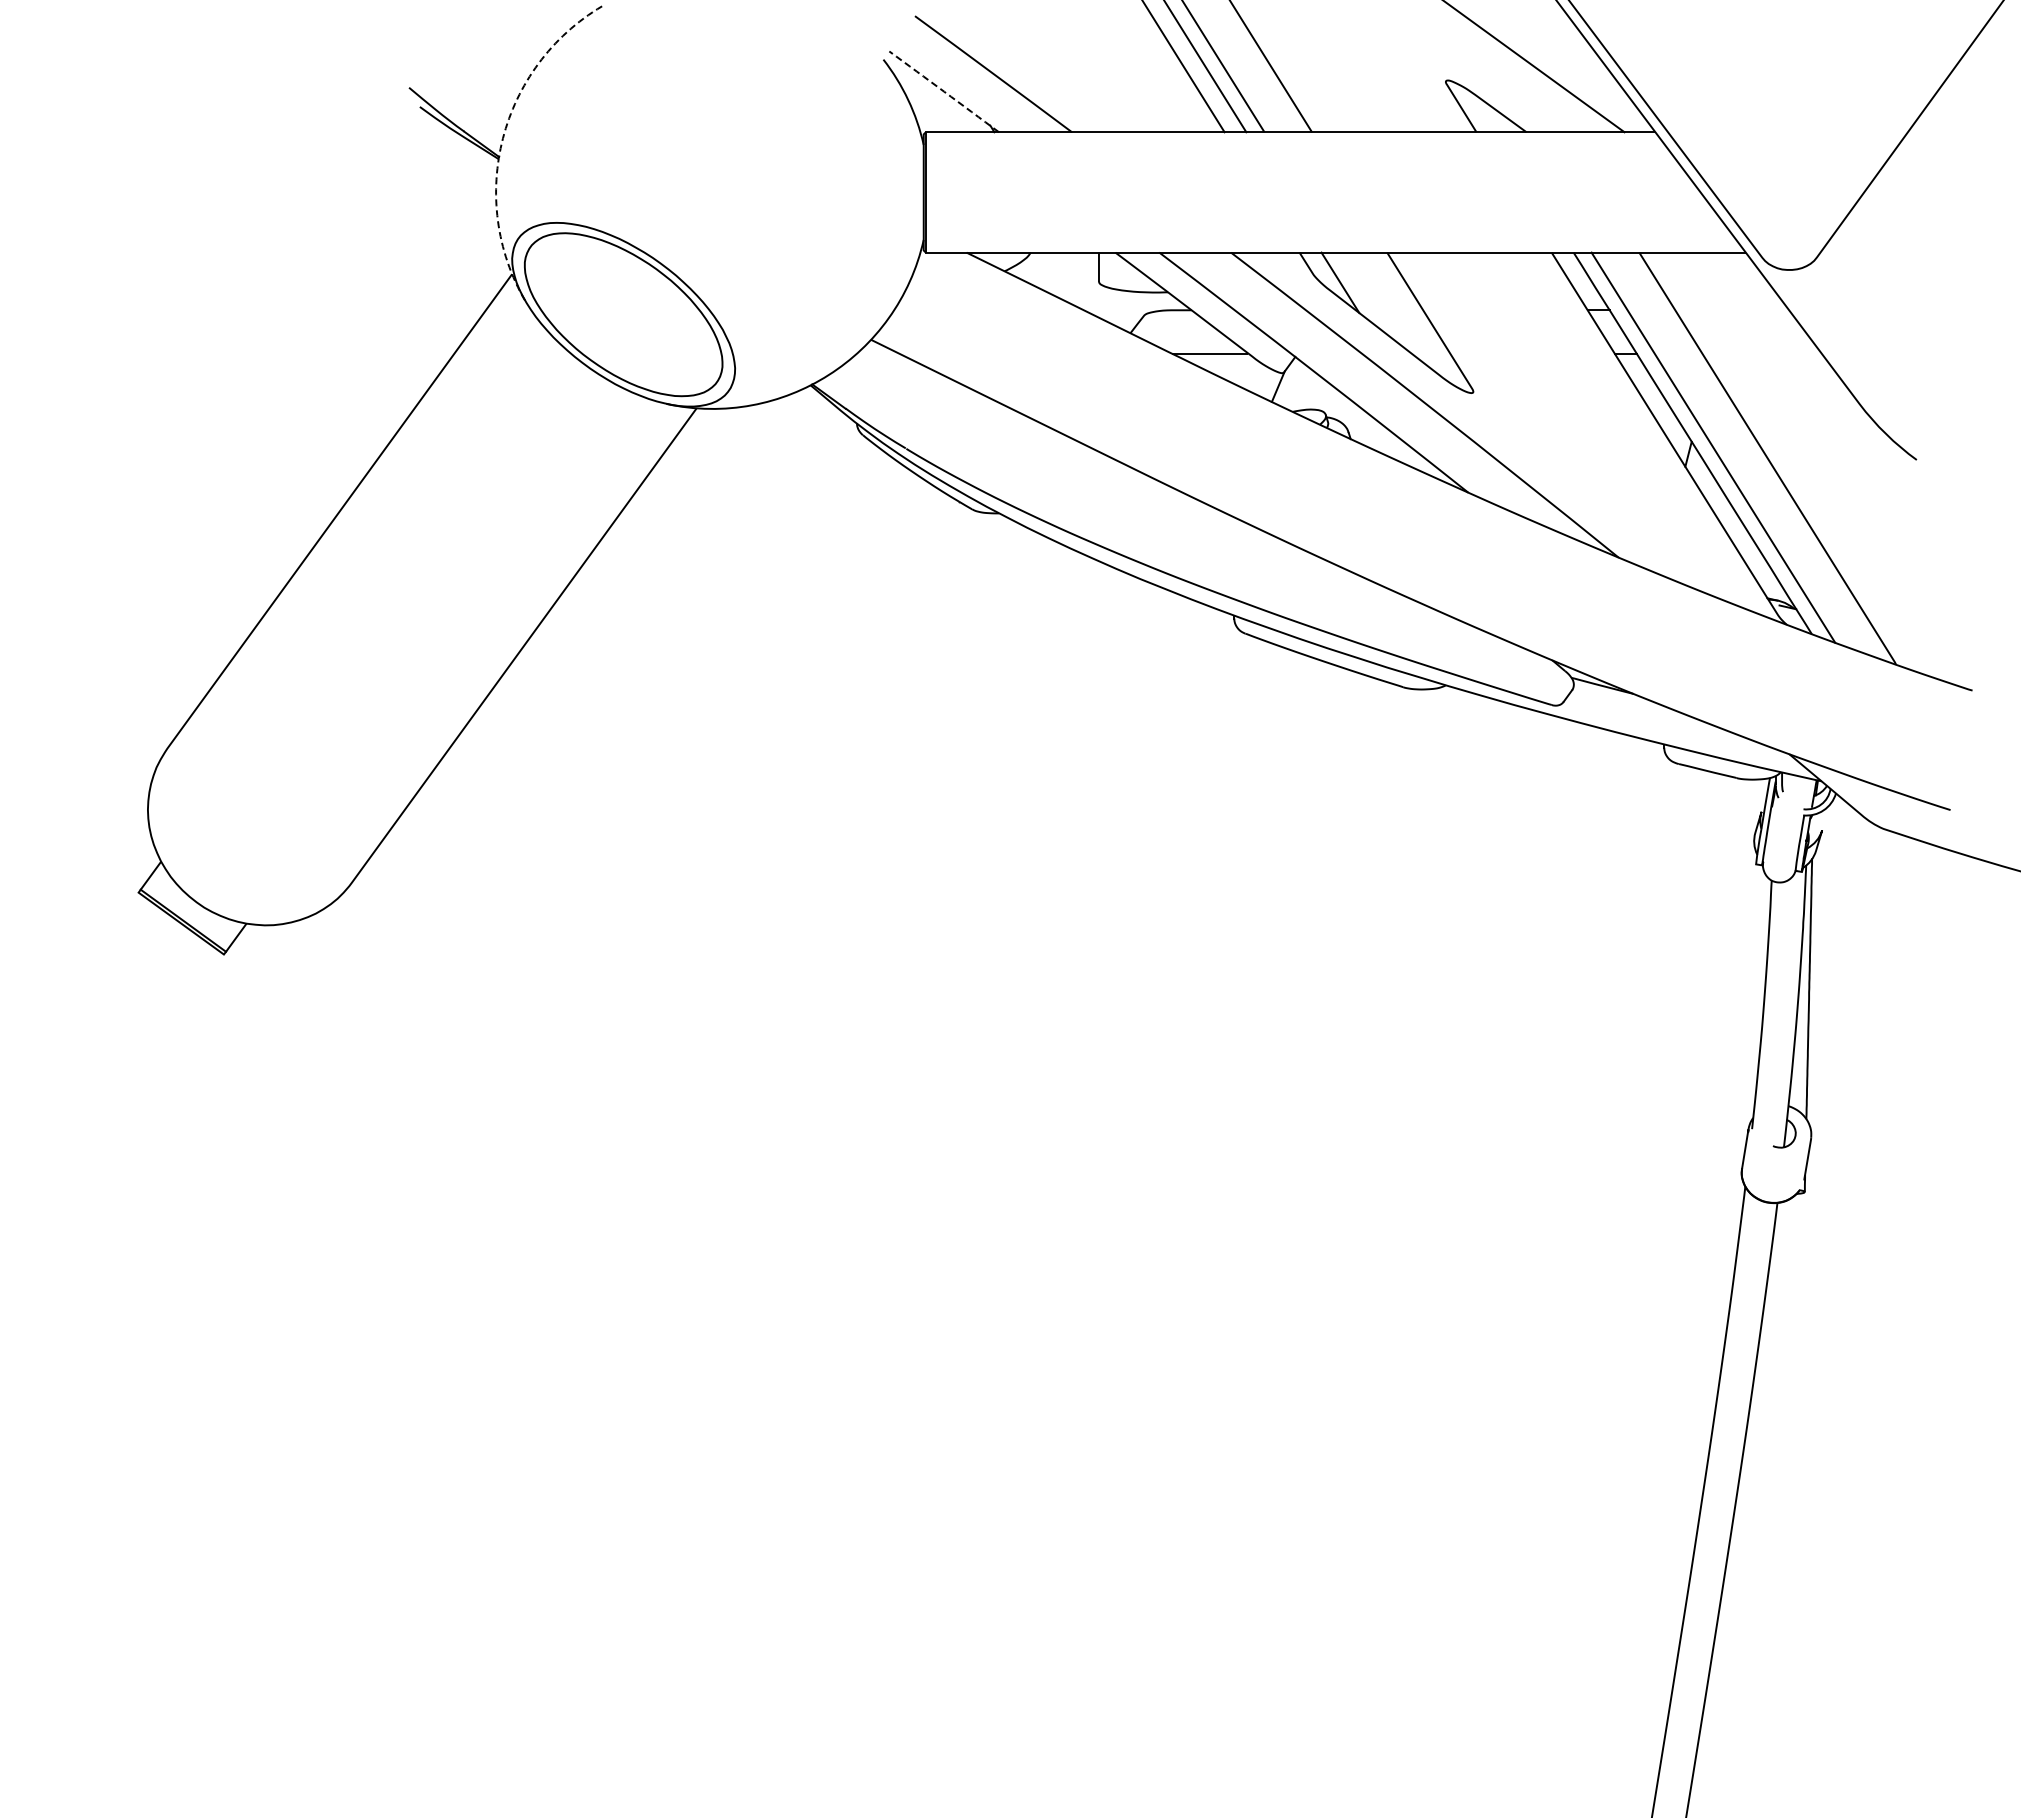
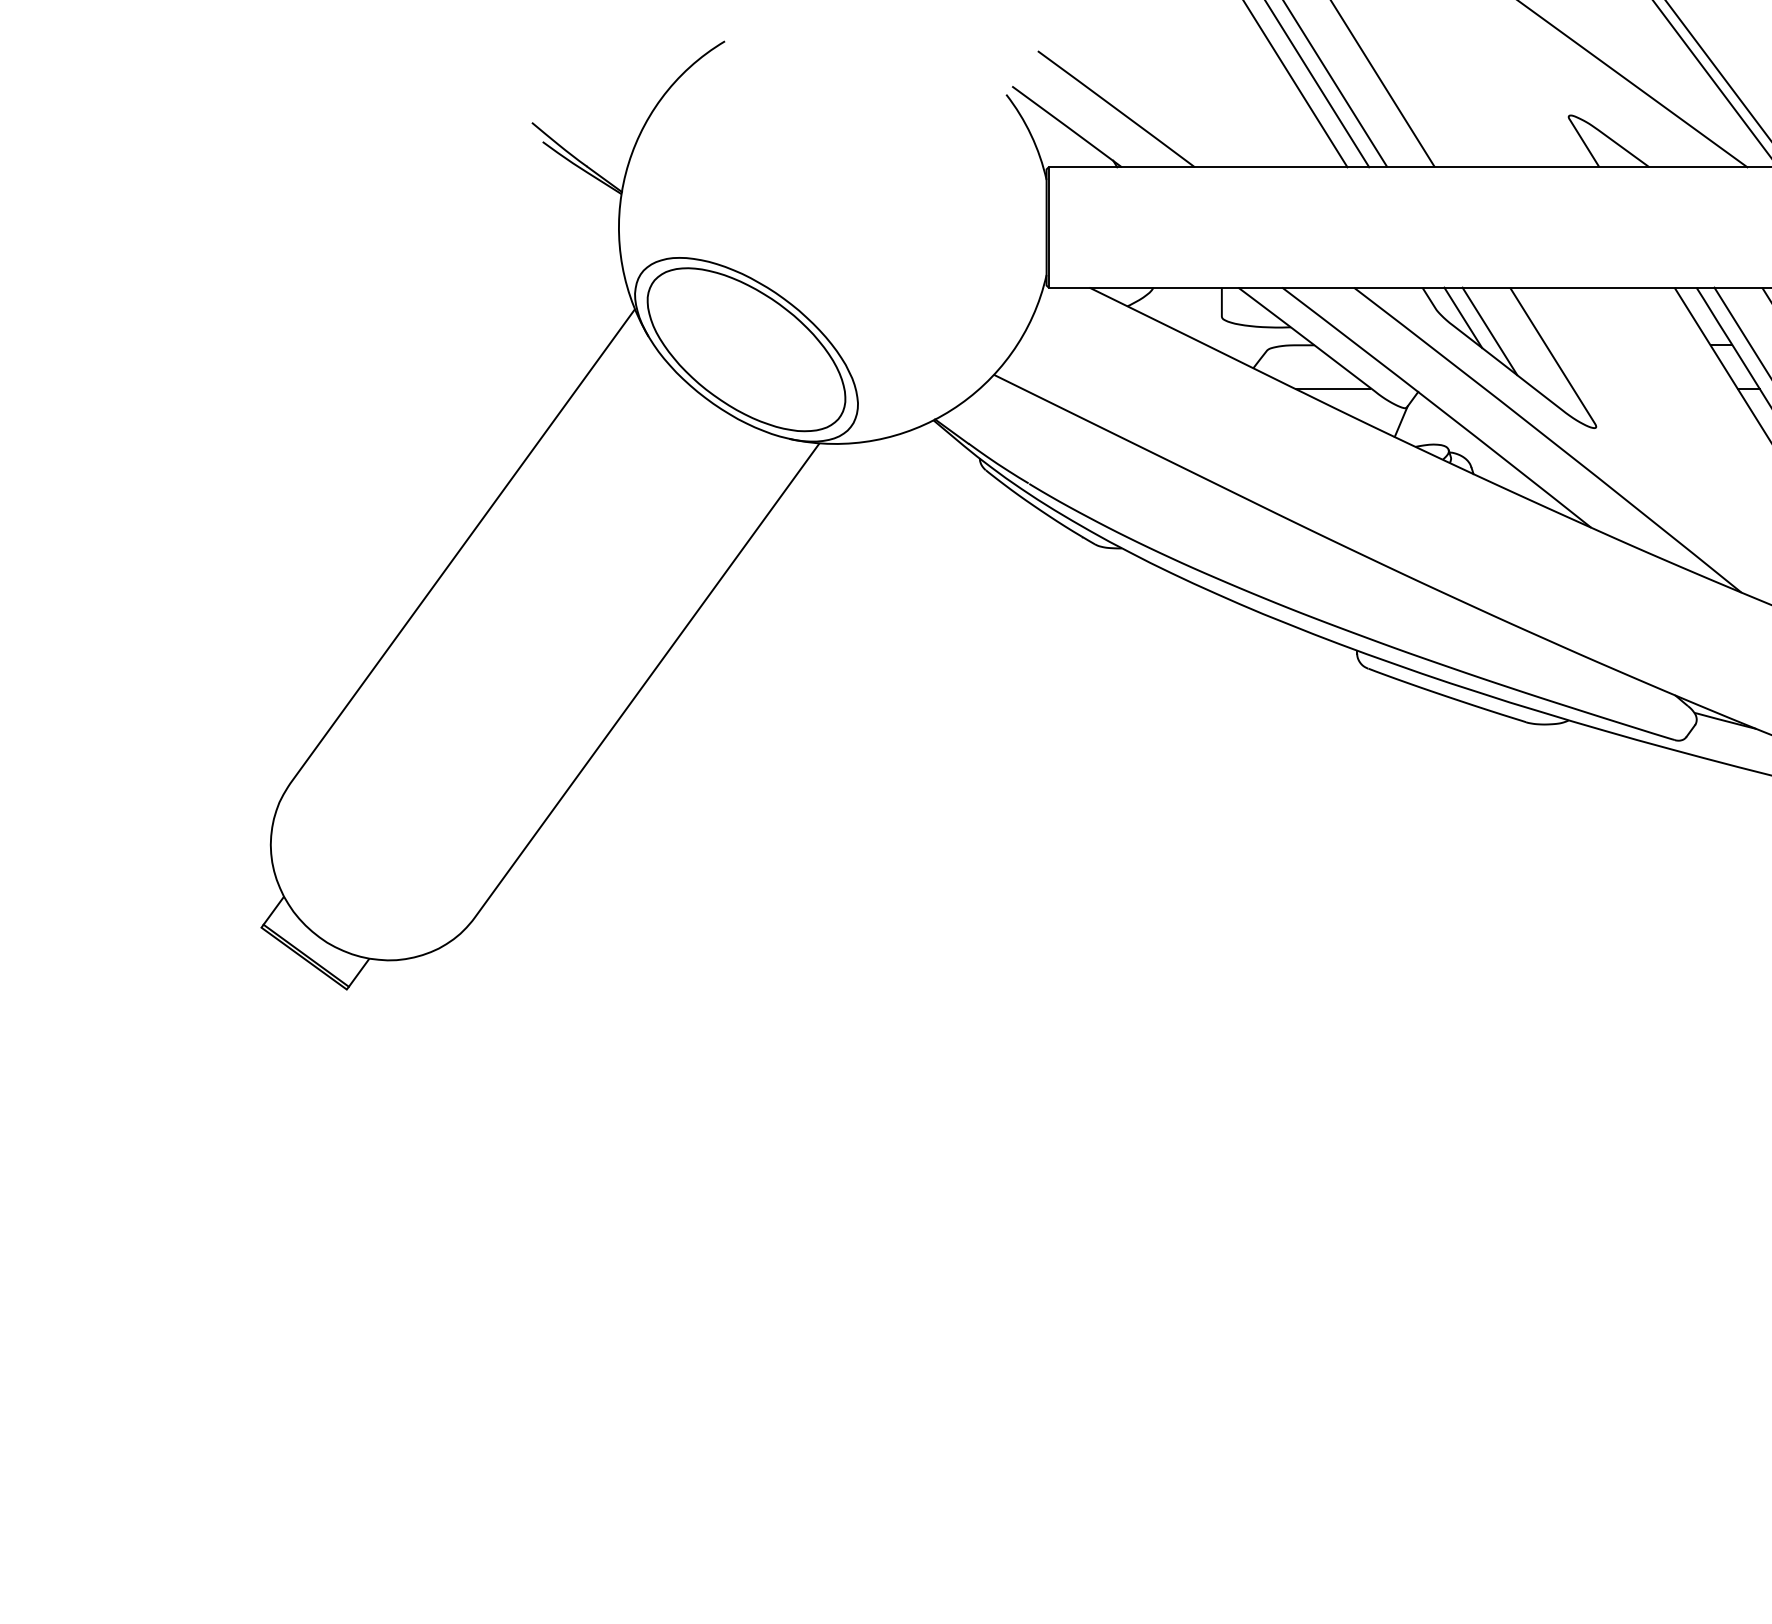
arc: (944, 91) -> (1067, 126), dashed -> solid
arc: (503, 138) -> (626, 173), dashed -> solid
line: (1366, 296) -> (1489, 331), added

